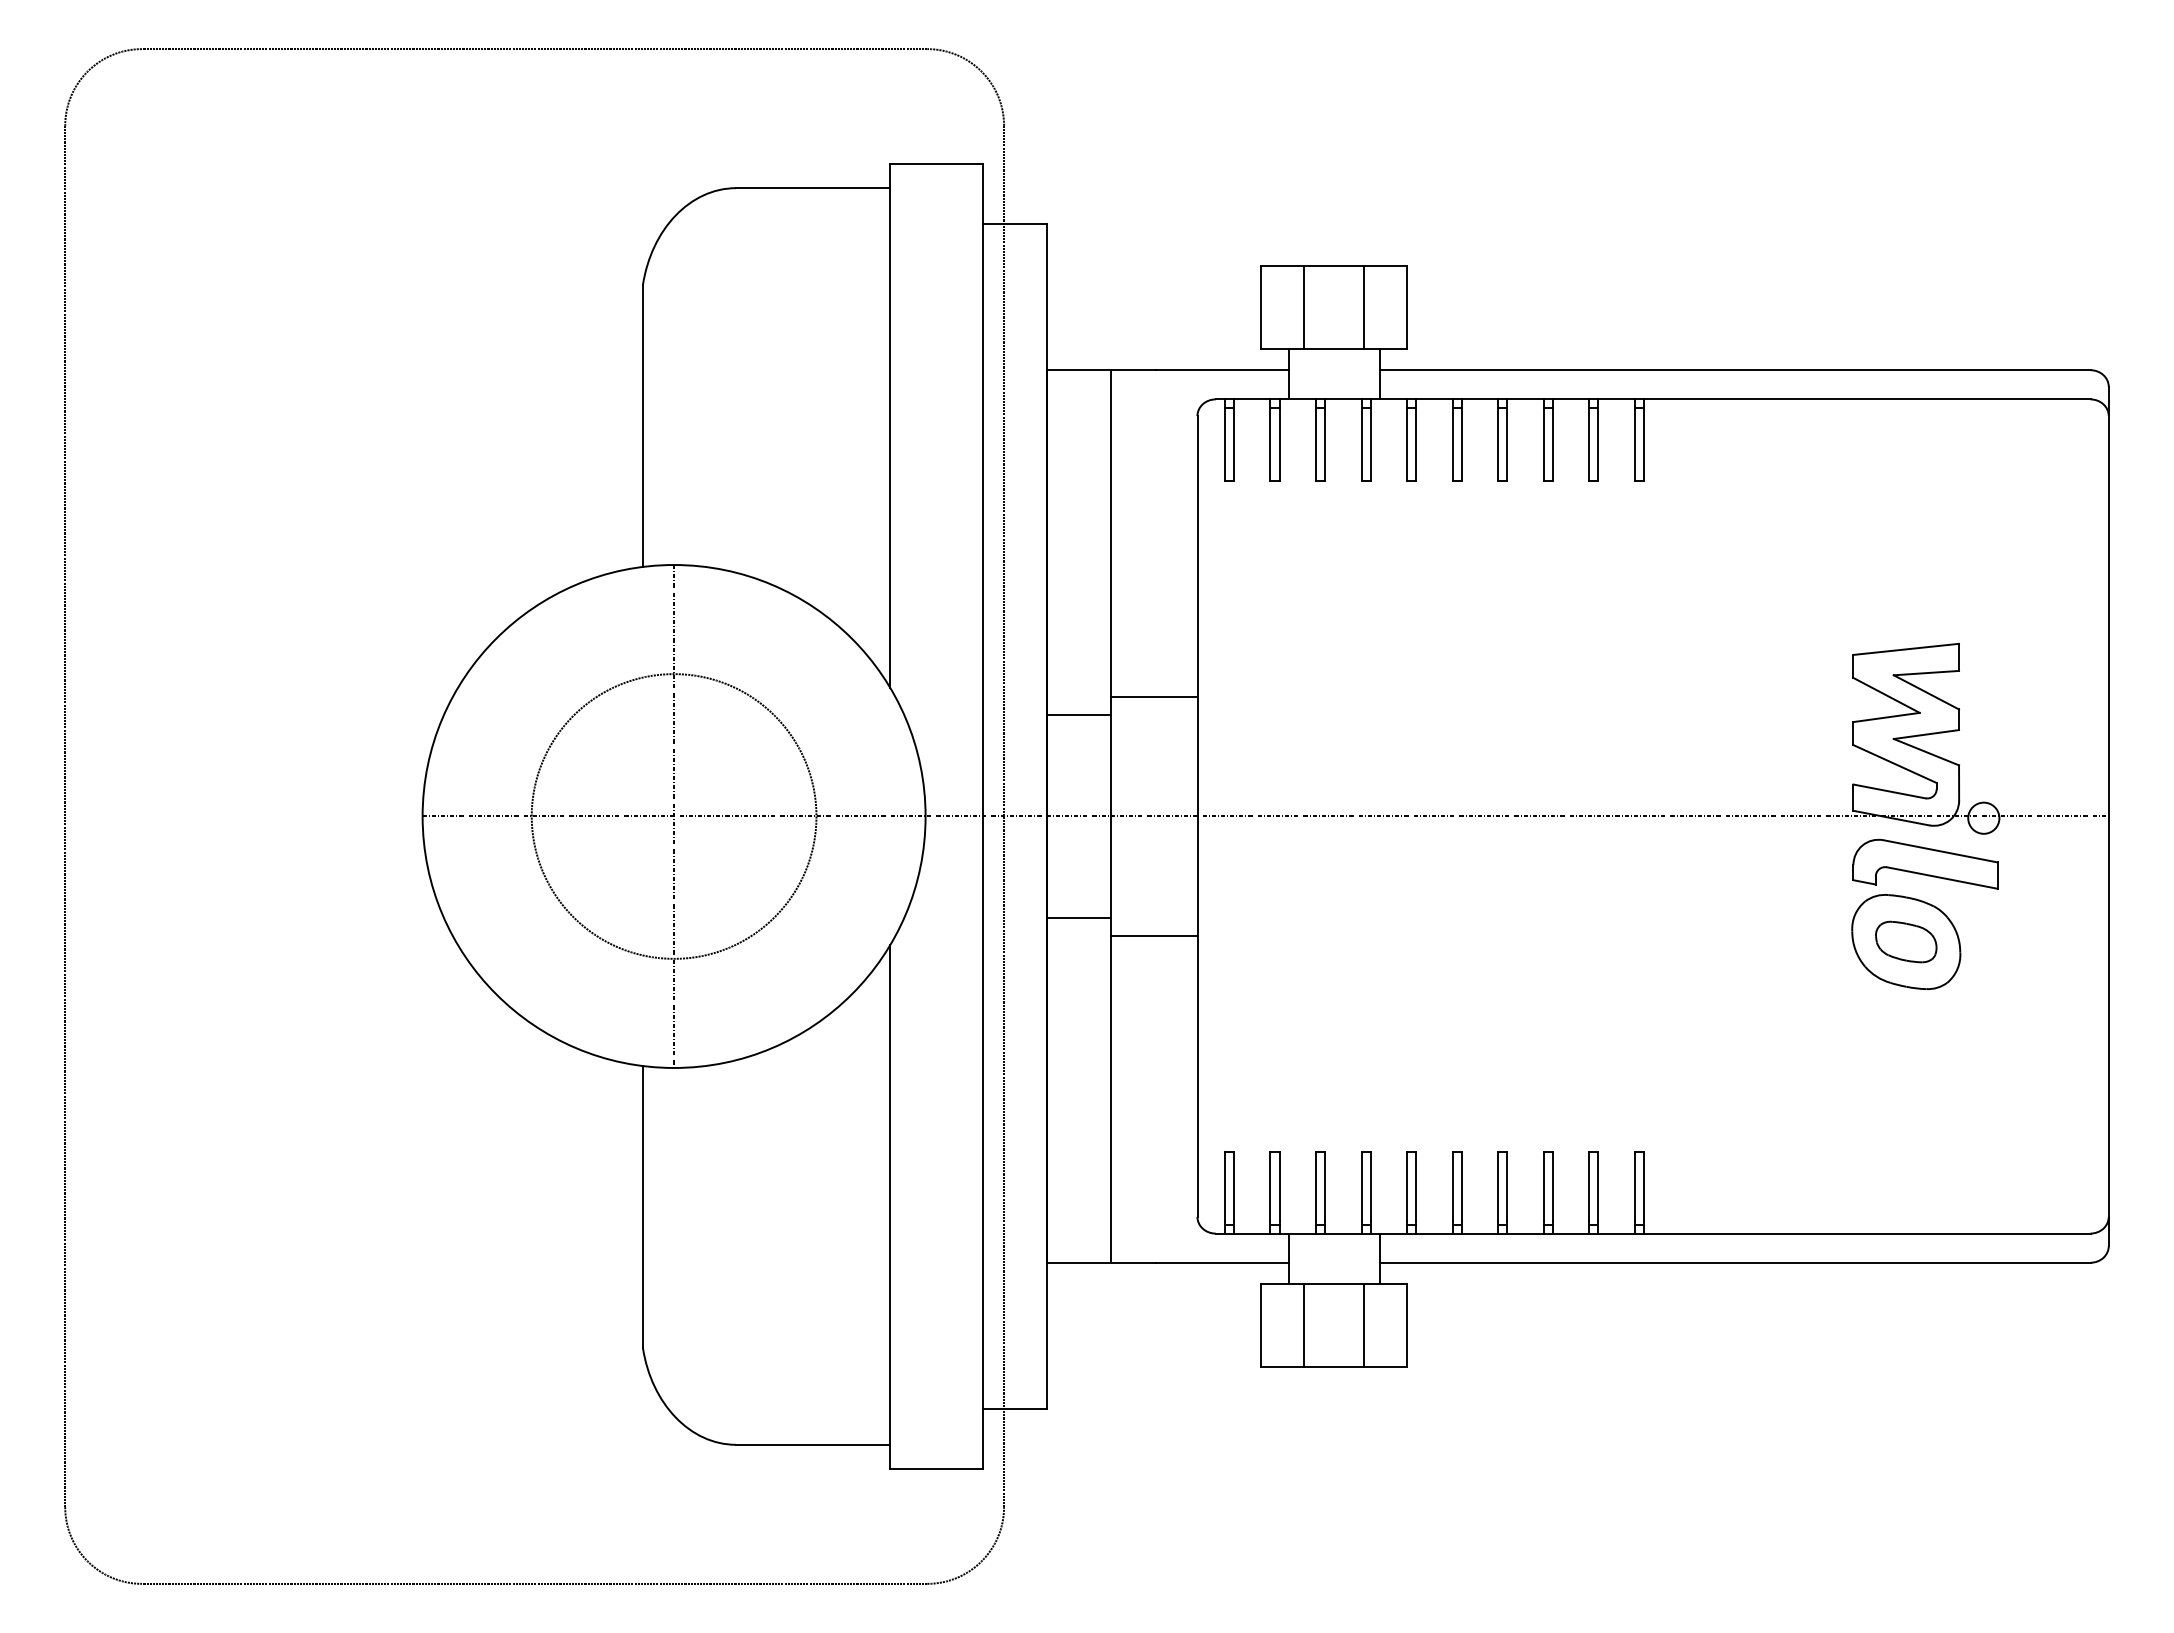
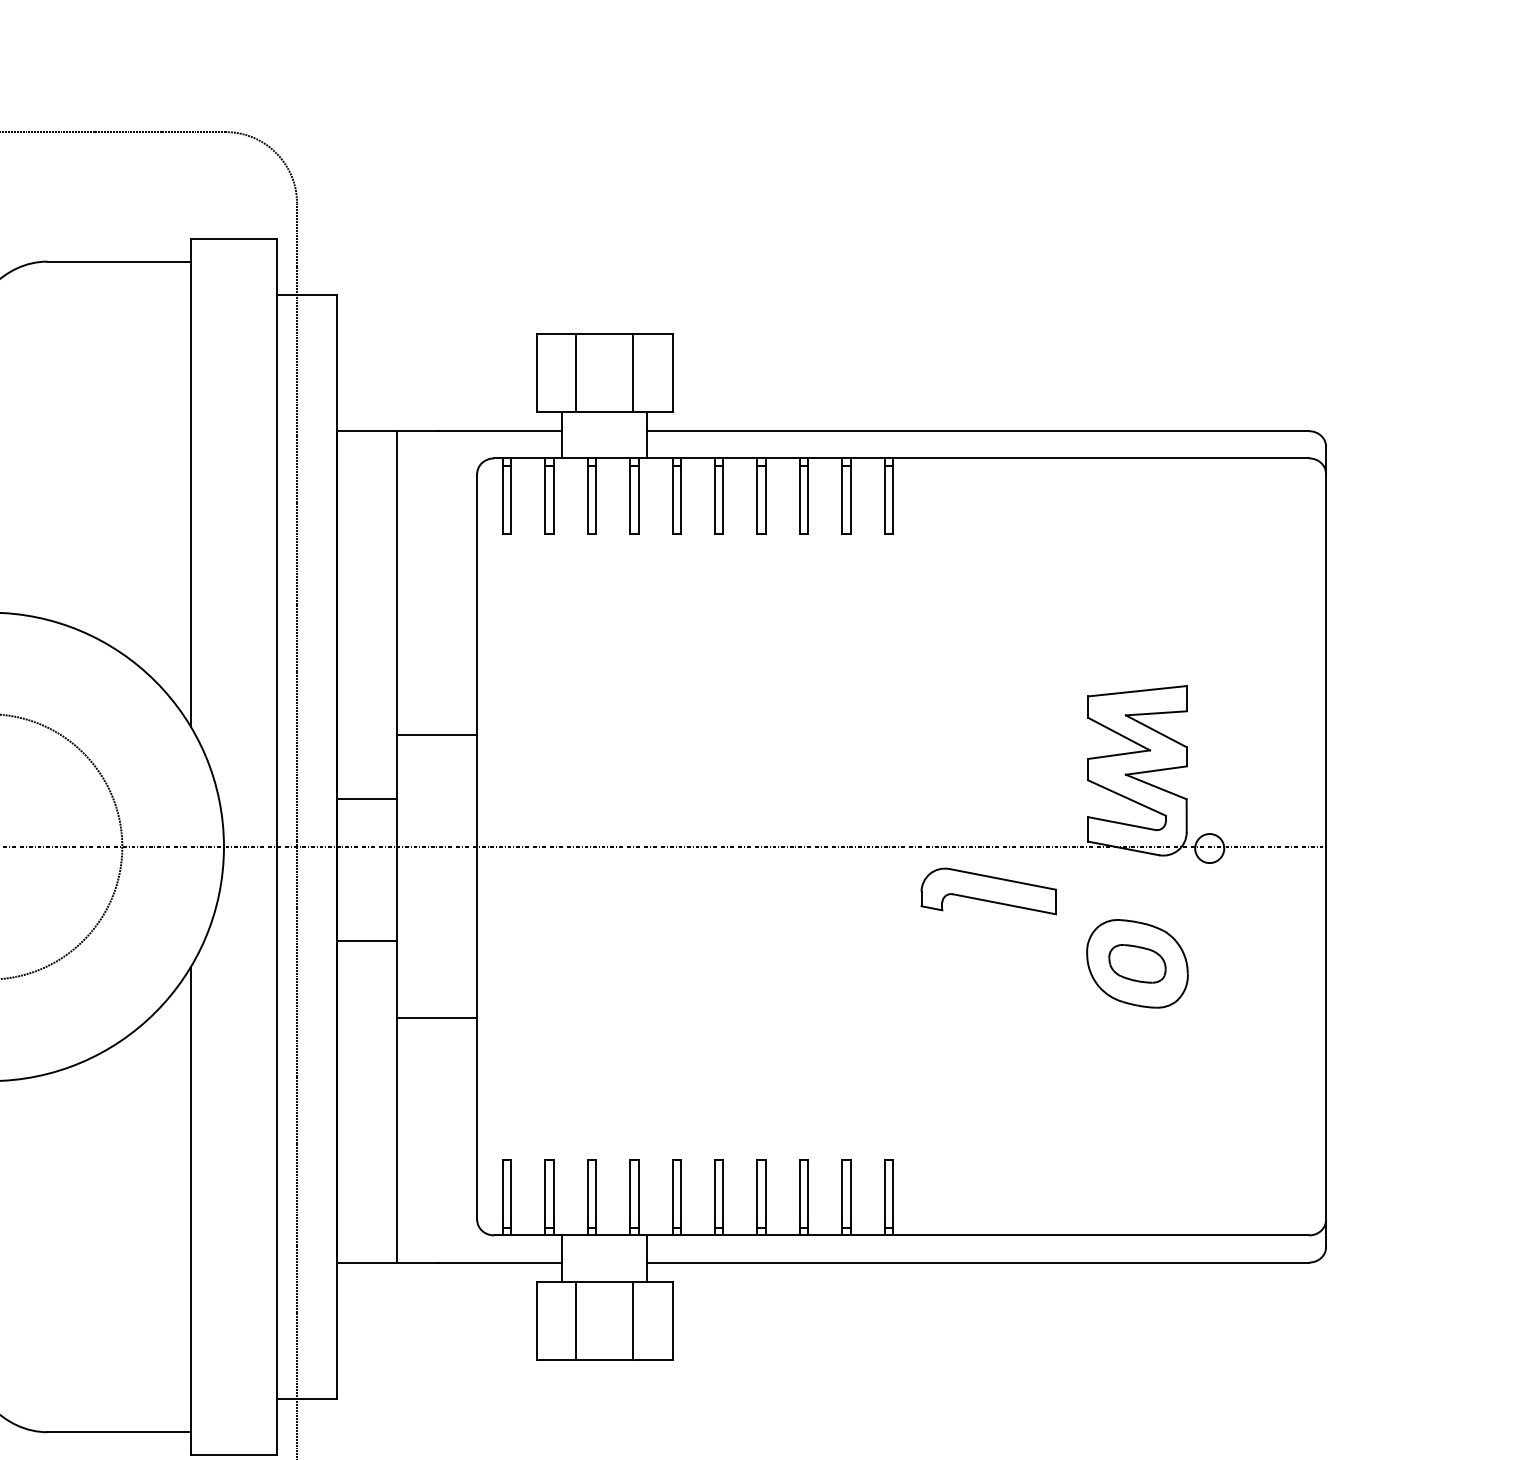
line: (1078, 715) -> (366, 799), moved
part: (1925, 863) -> (988, 890), moved
line: (1153, 936) -> (436, 1018), moved

